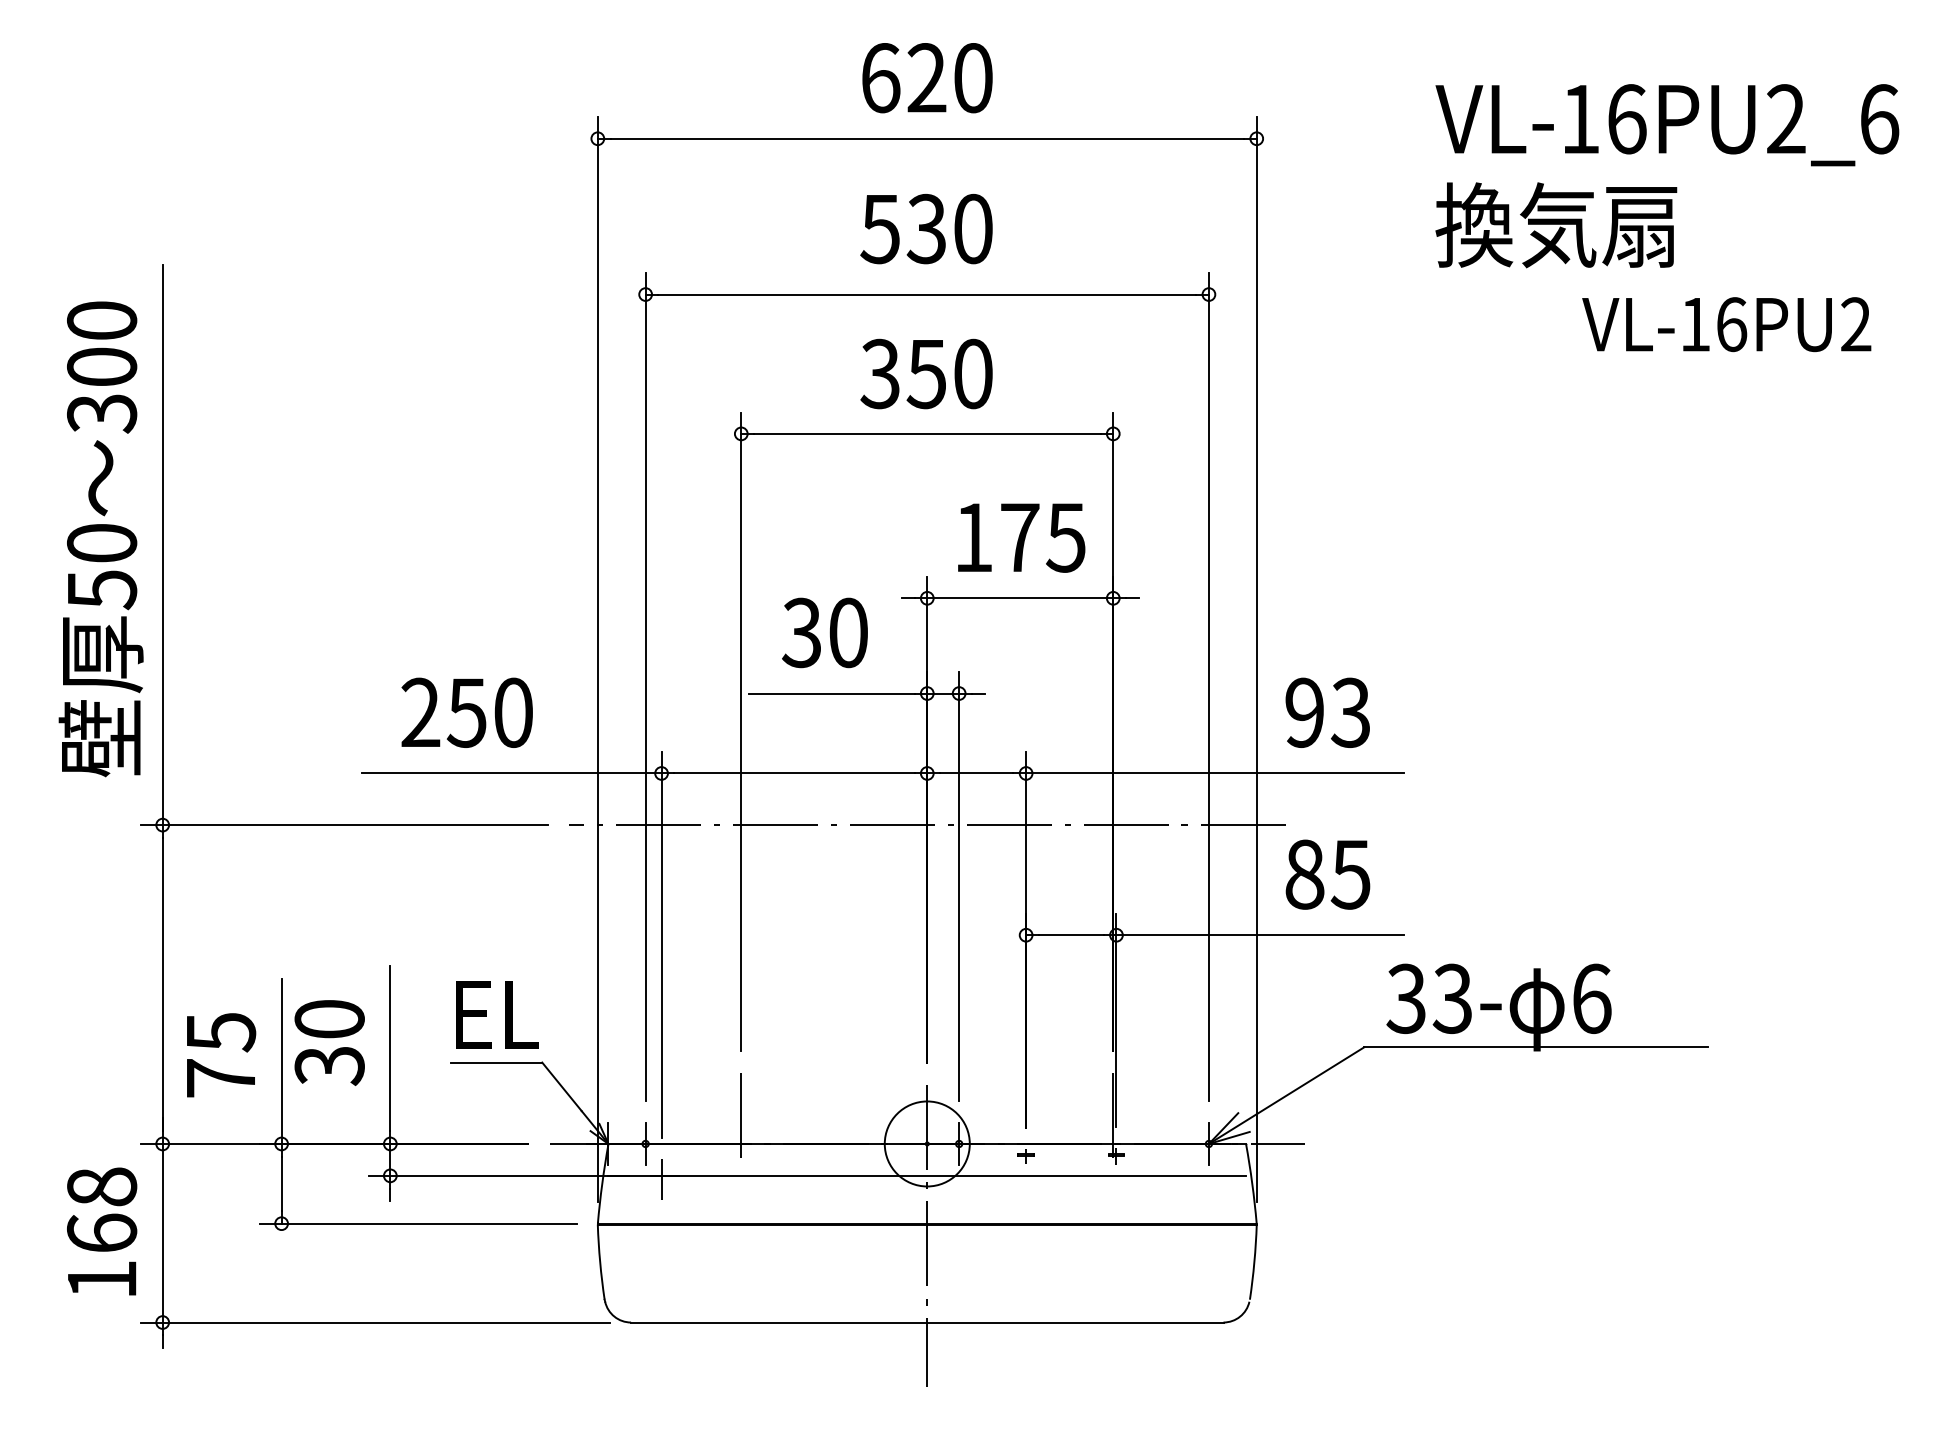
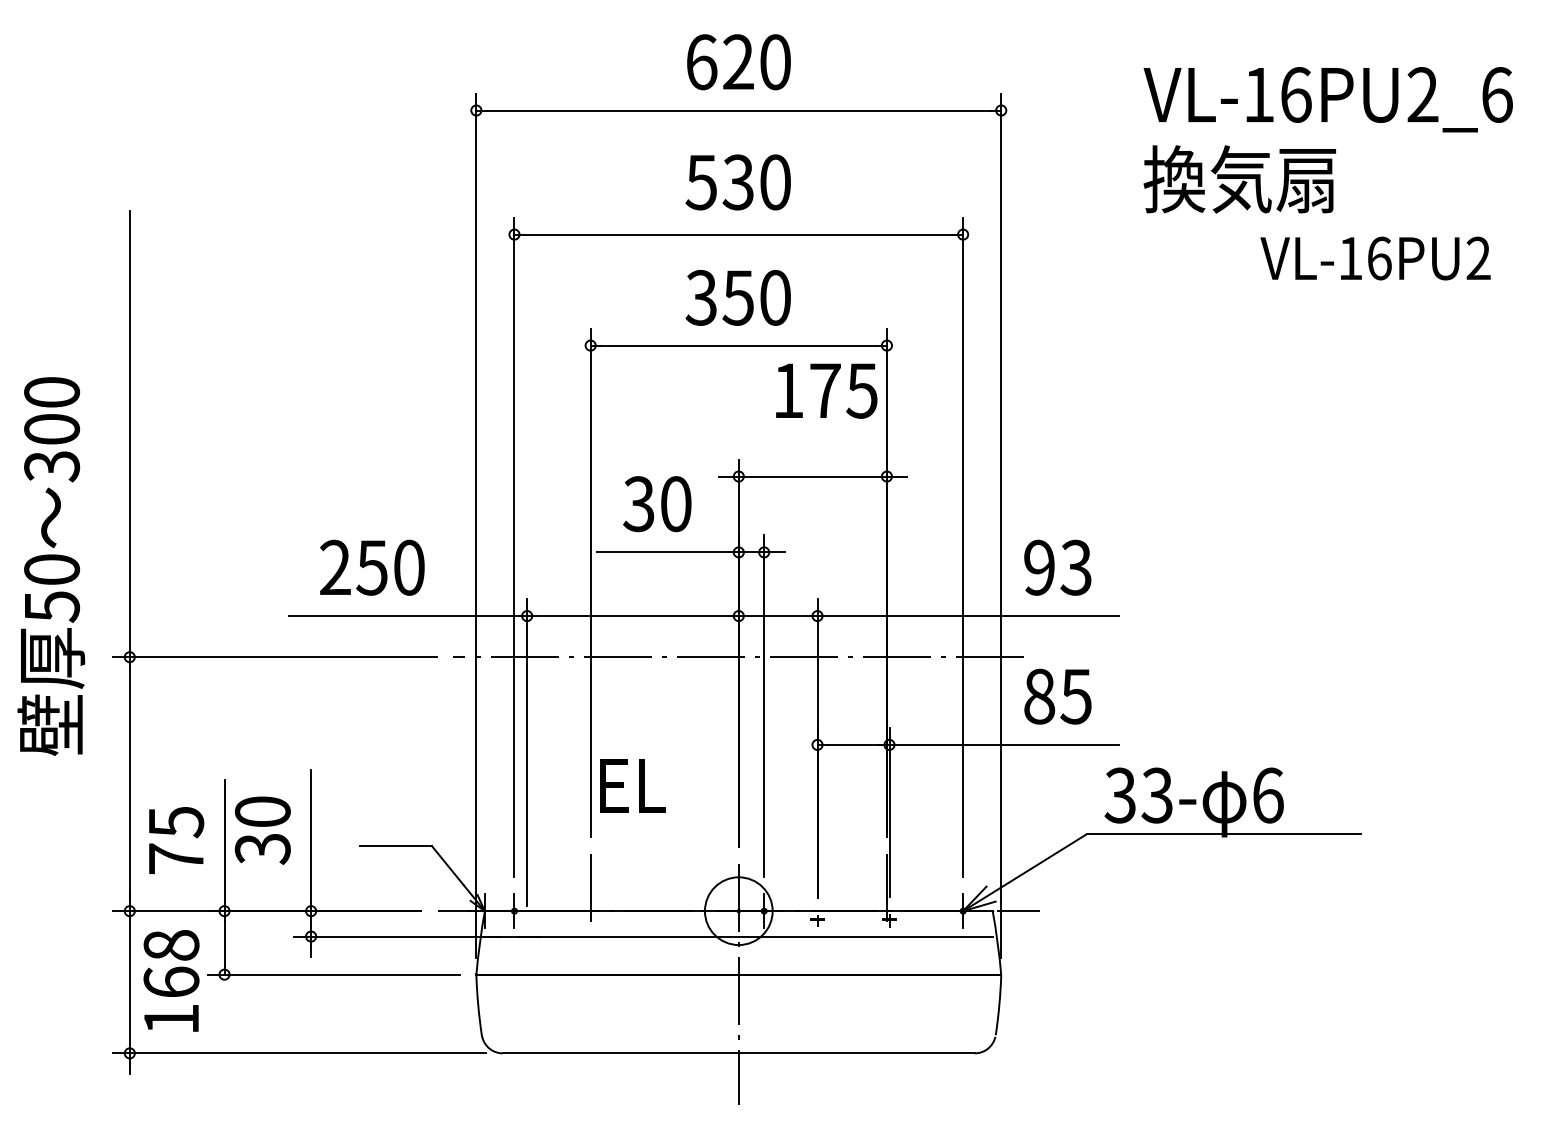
text: (1021, 537) -> (826, 390), moved
text: (100, 539) -> (50, 566), moved
text: (497, 1014) -> (633, 785), moved
line: (661, 1179) -> (527, 939), removed
text: (102, 1231) -> (171, 980), moved

